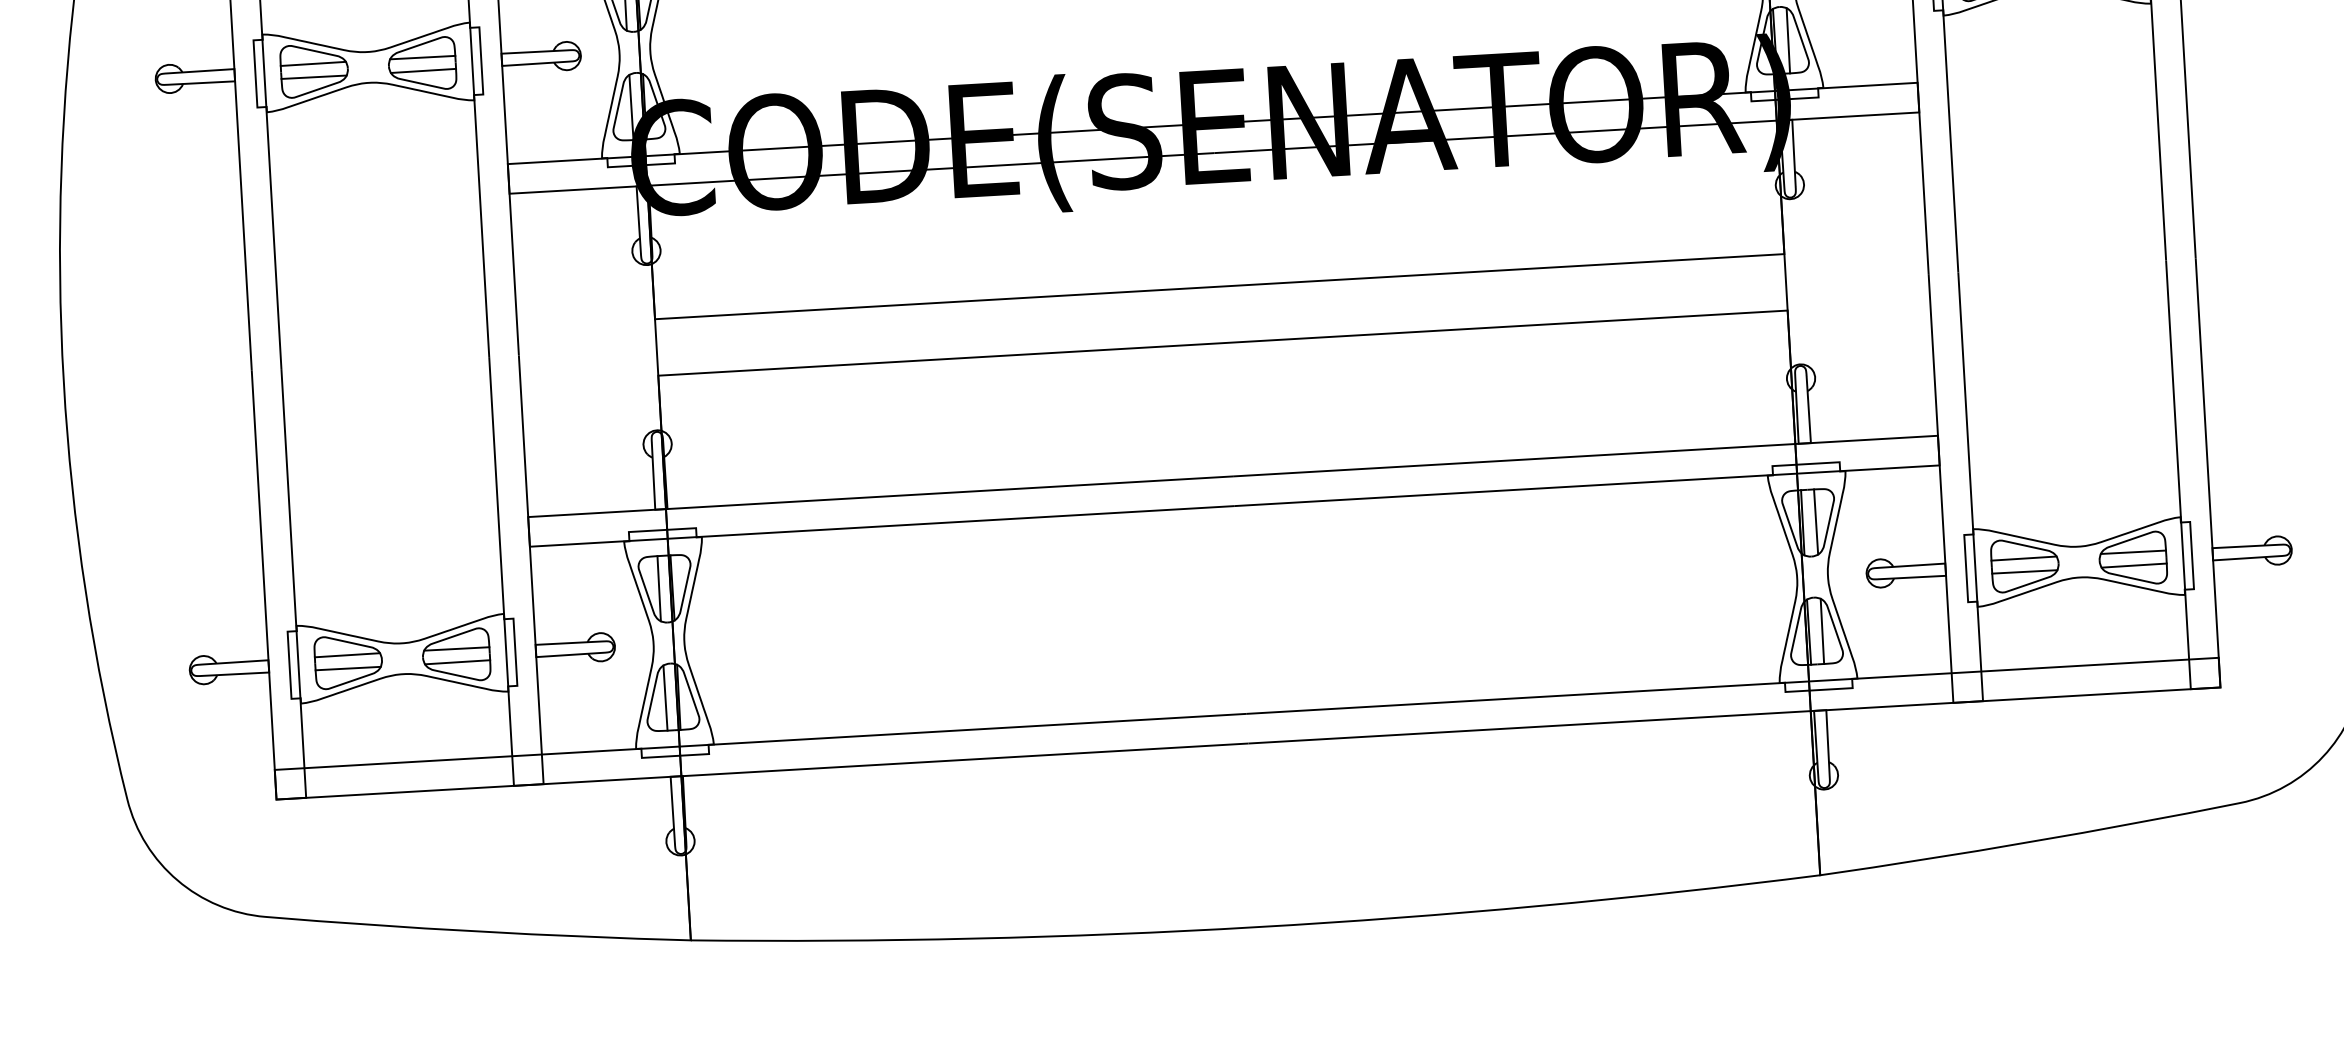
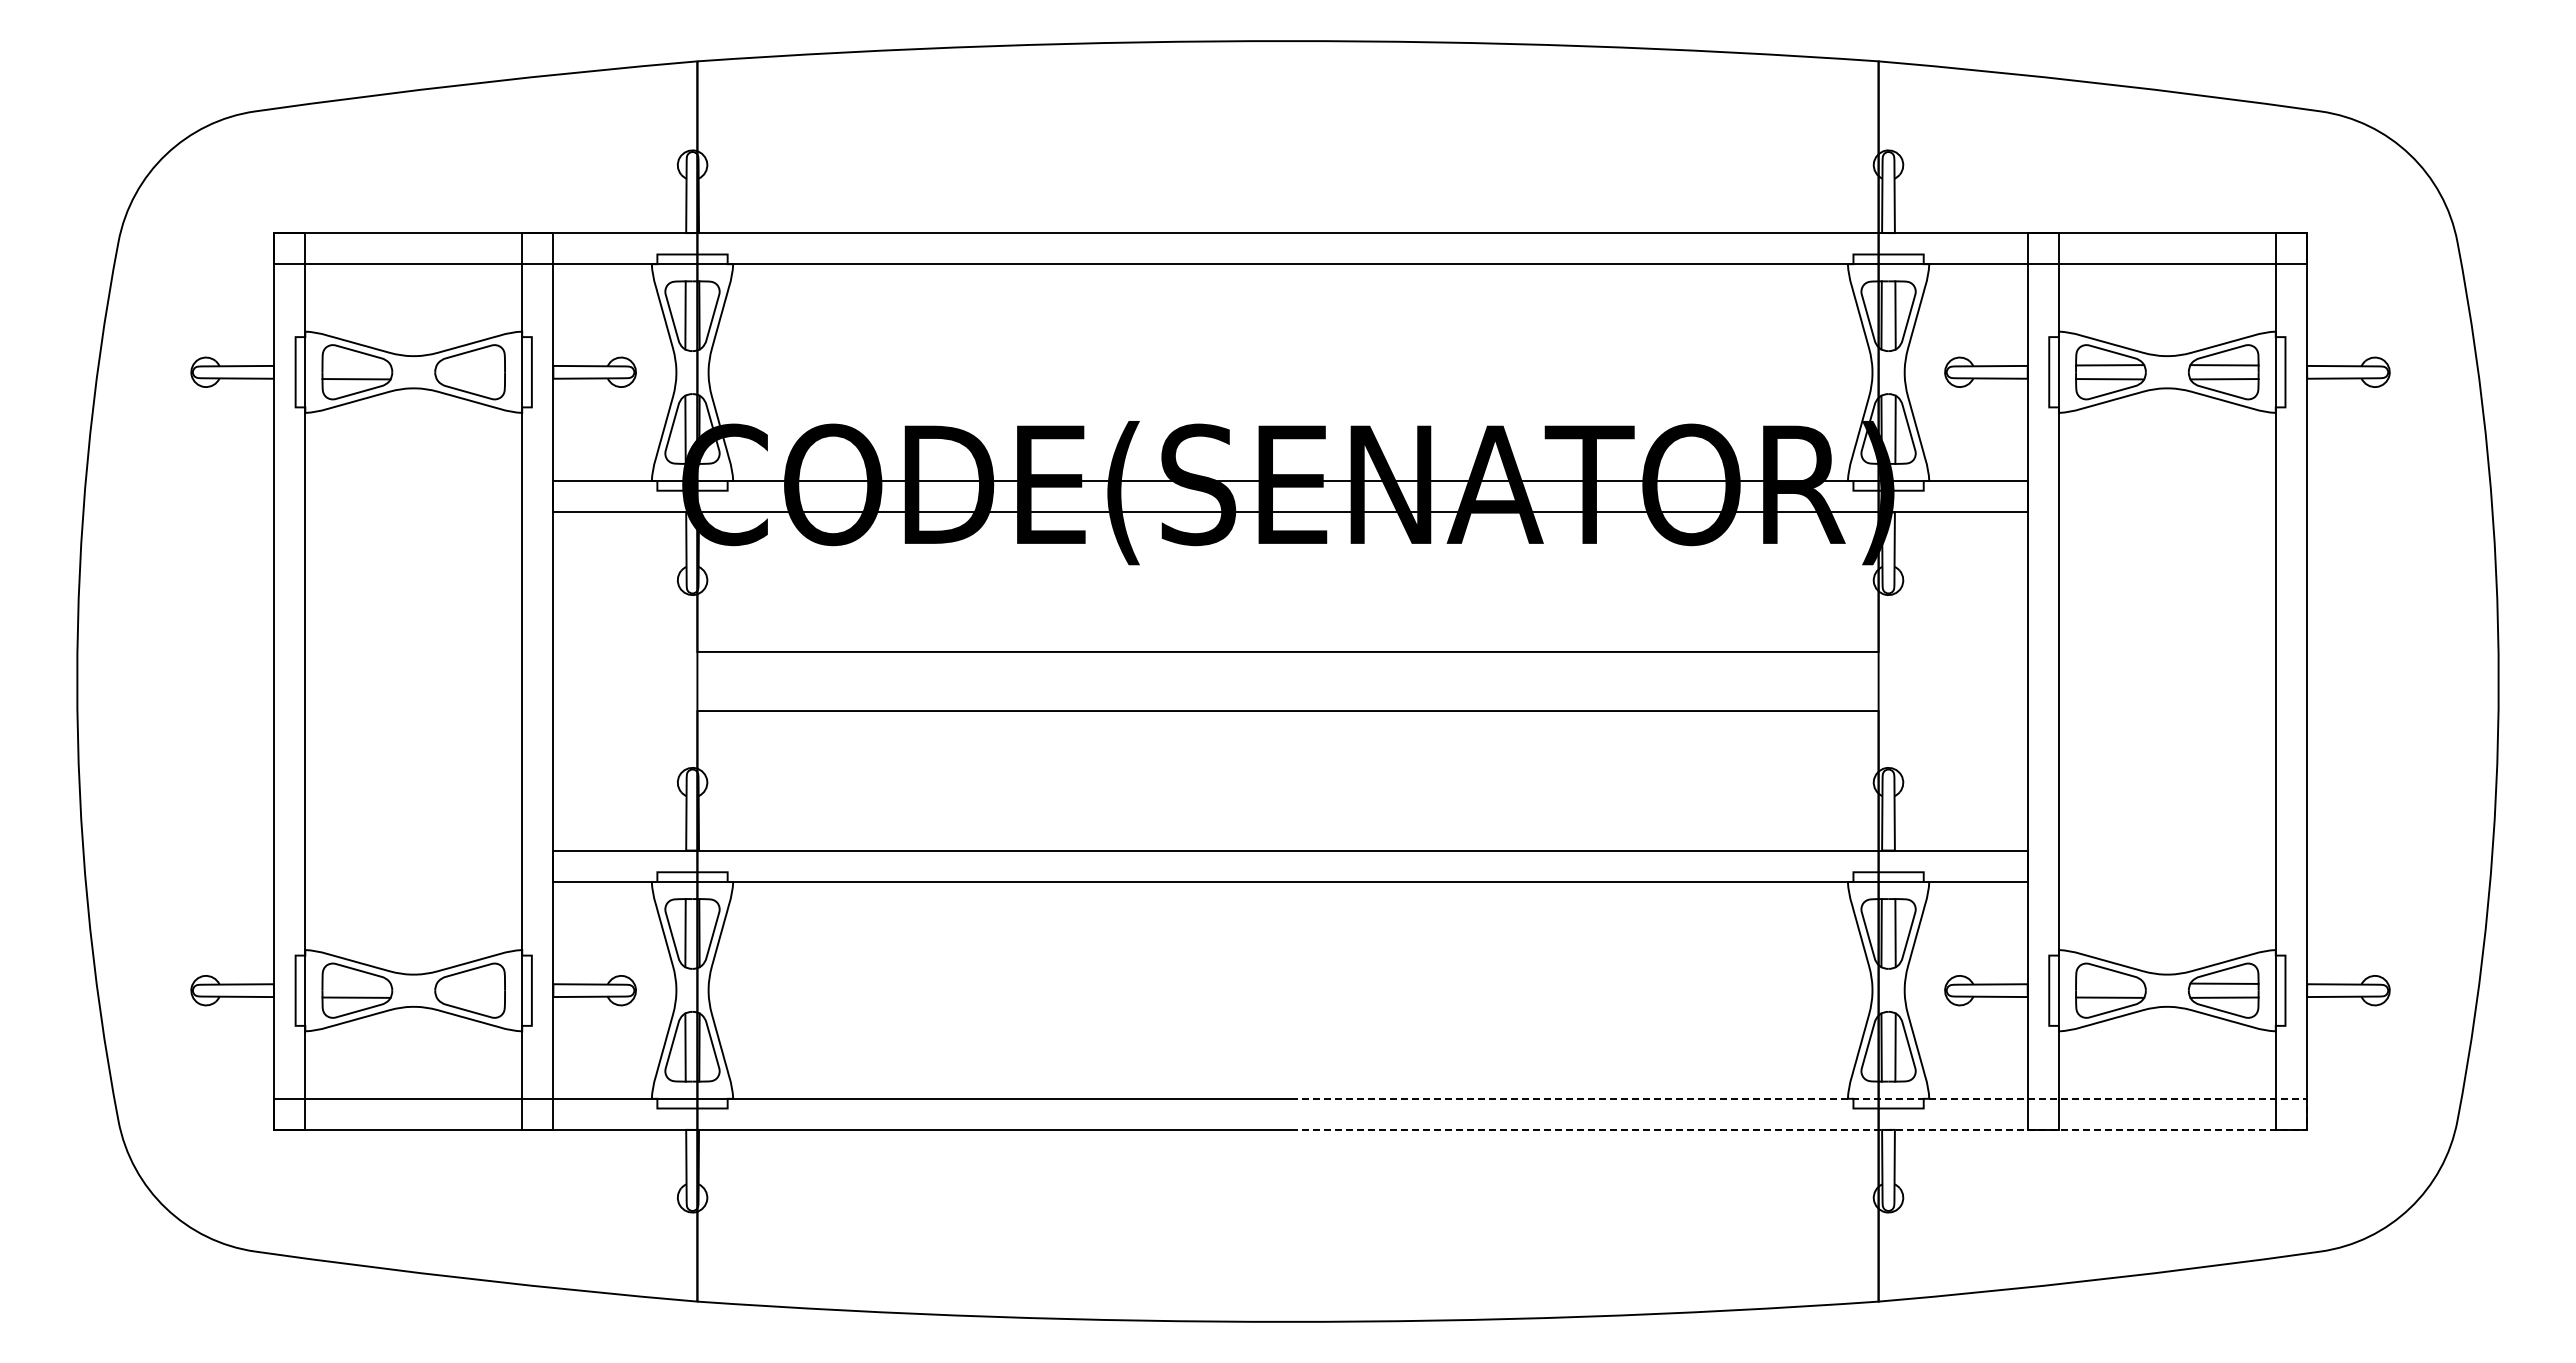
line: (422, 57) -> (470, 365), removed
line: (313, 64) -> (356, 365), removed
line: (423, 71) -> (470, 379), removed
line: (2024, 558) -> (2110, 983), removed
line: (456, 648) -> (470, 983), removed
line: (347, 655) -> (356, 983), removed
line: (457, 662) -> (470, 997), removed
line: (2219, 672) -> (2307, 1114), solid -> dashed

